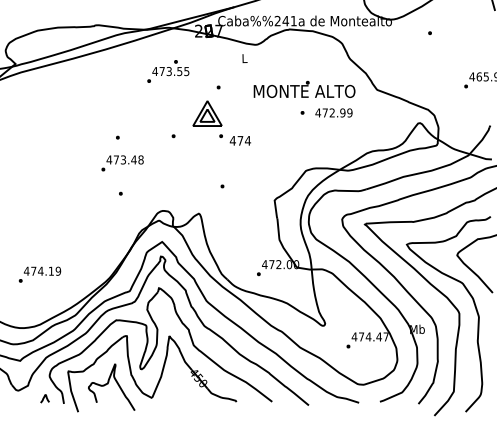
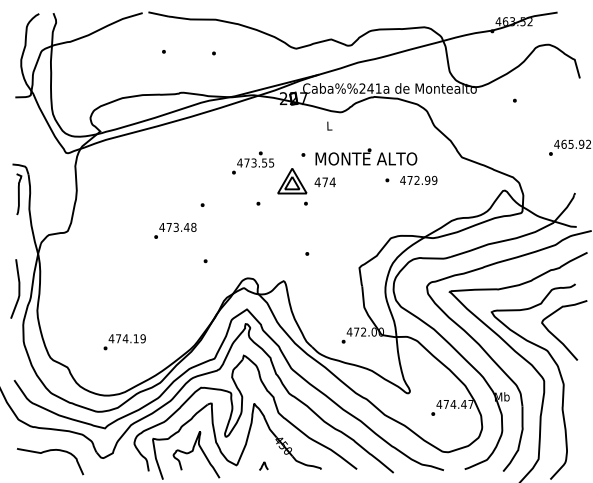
text: (168, 71) -> (253, 162), moved
text: (304, 89) -> (366, 156), moved
text: (239, 141) -> (324, 182), moved
text: (122, 163) -> (175, 230), moved
curve: (44, 398) -> (263, 465), moved

